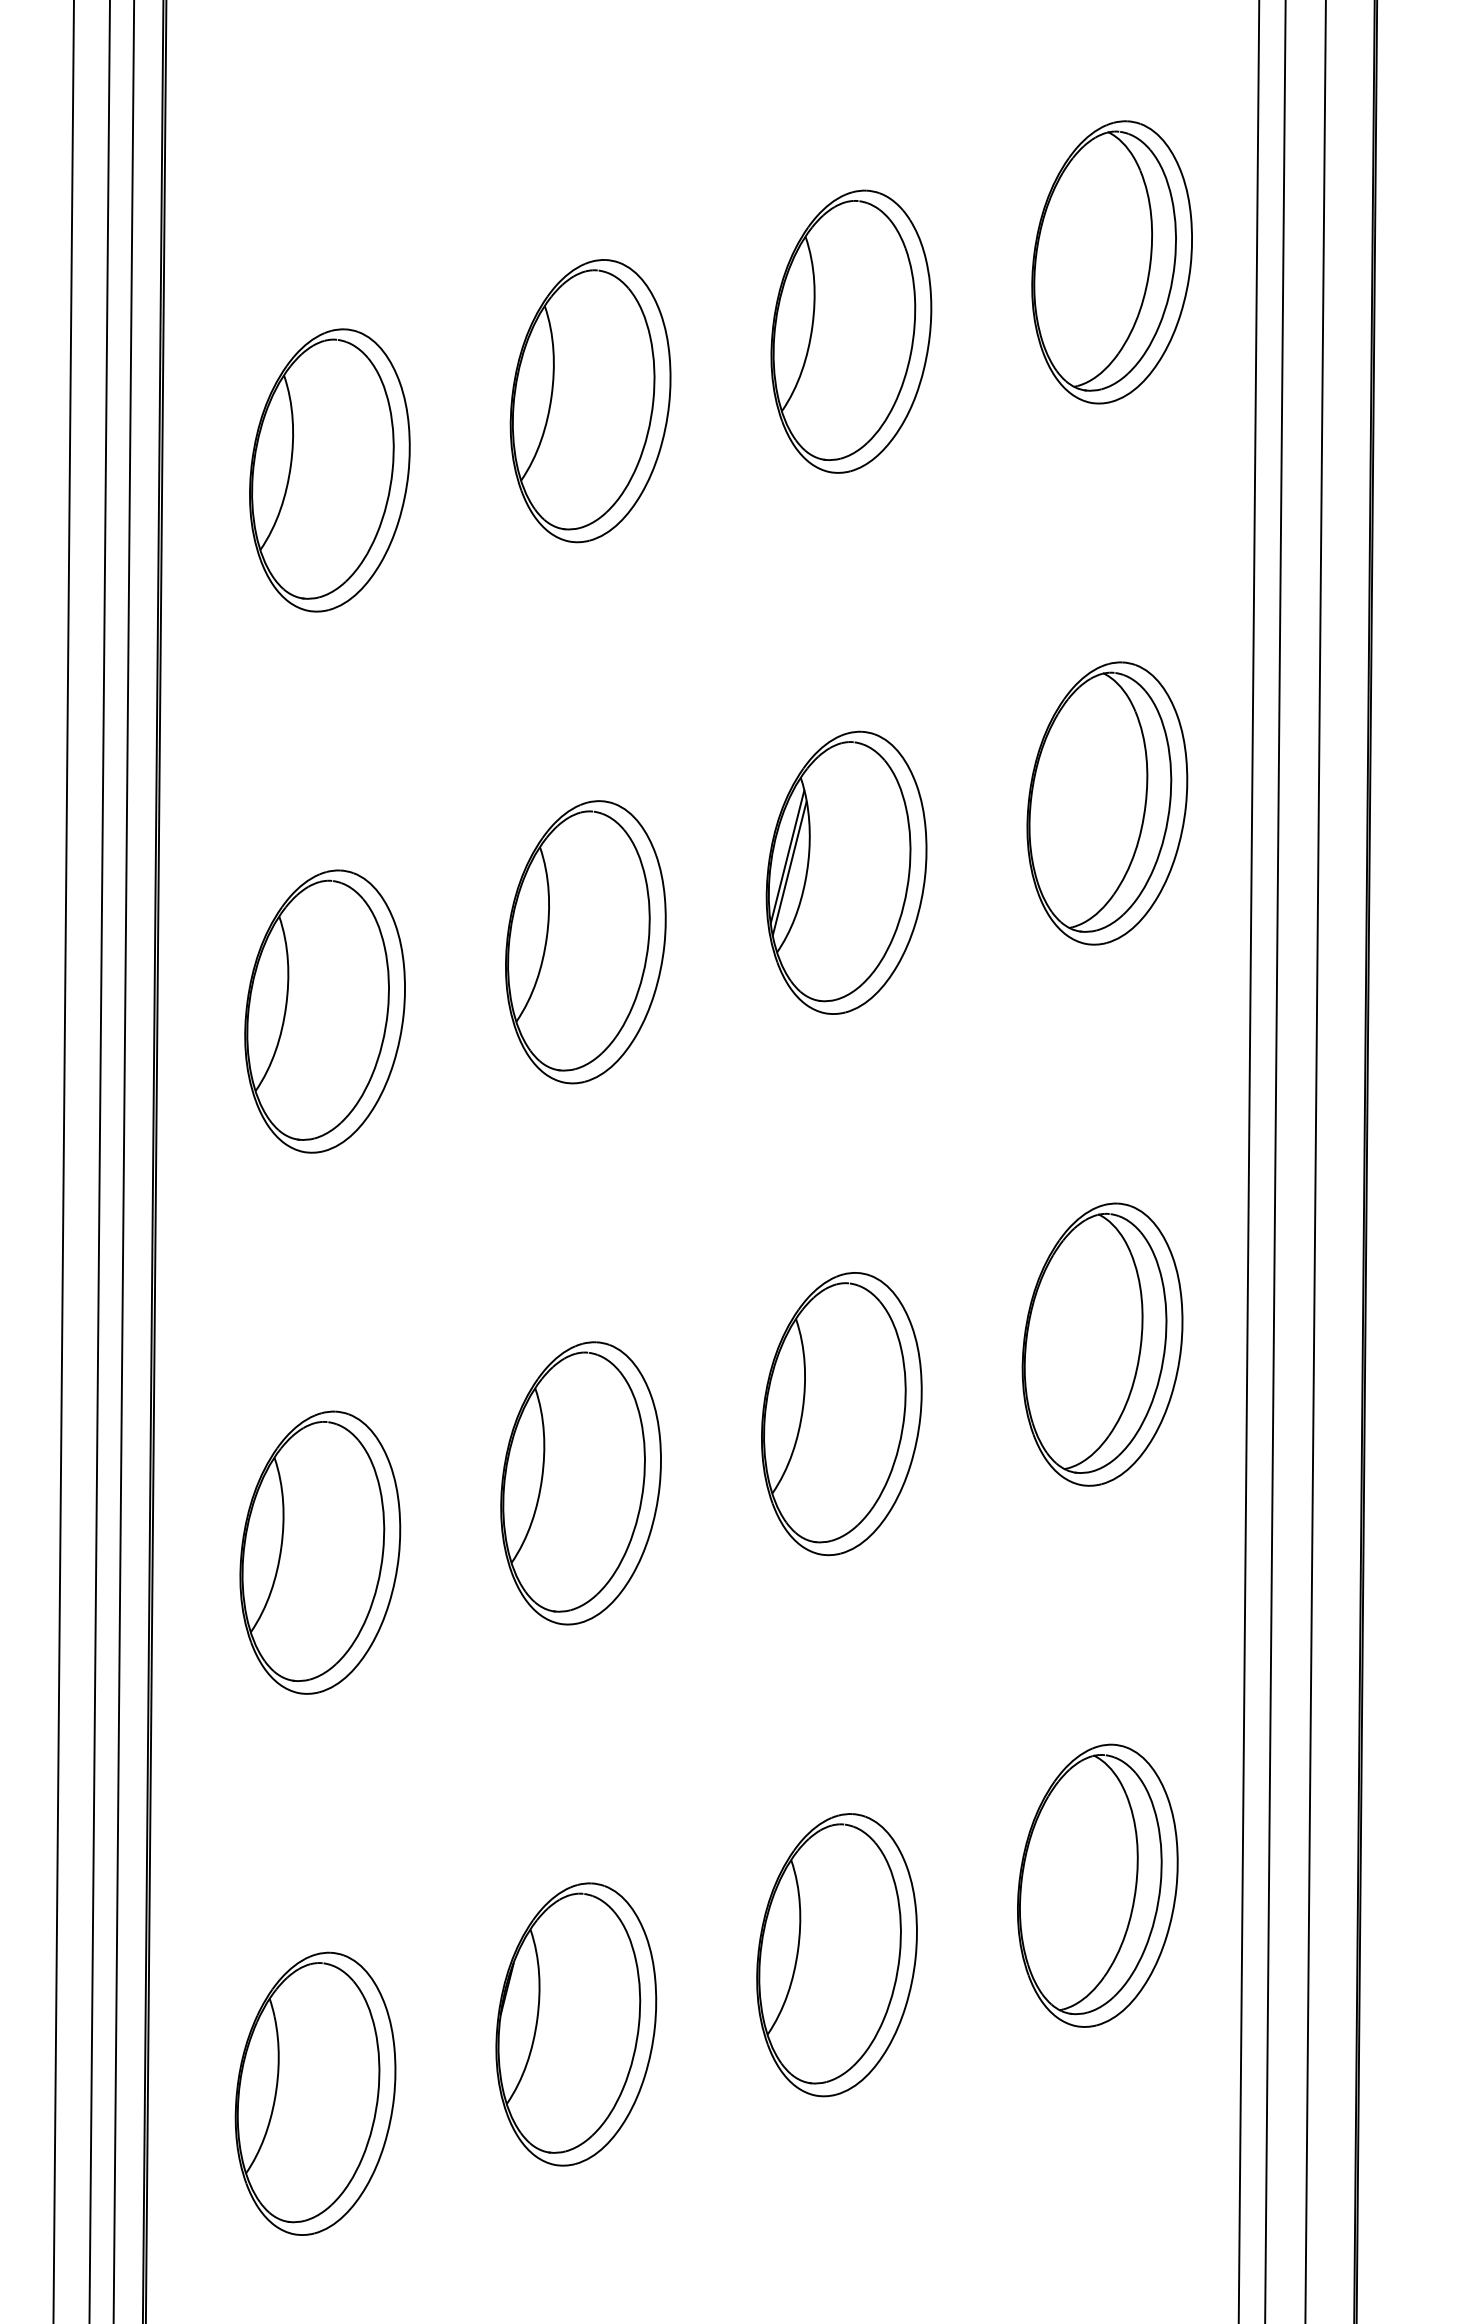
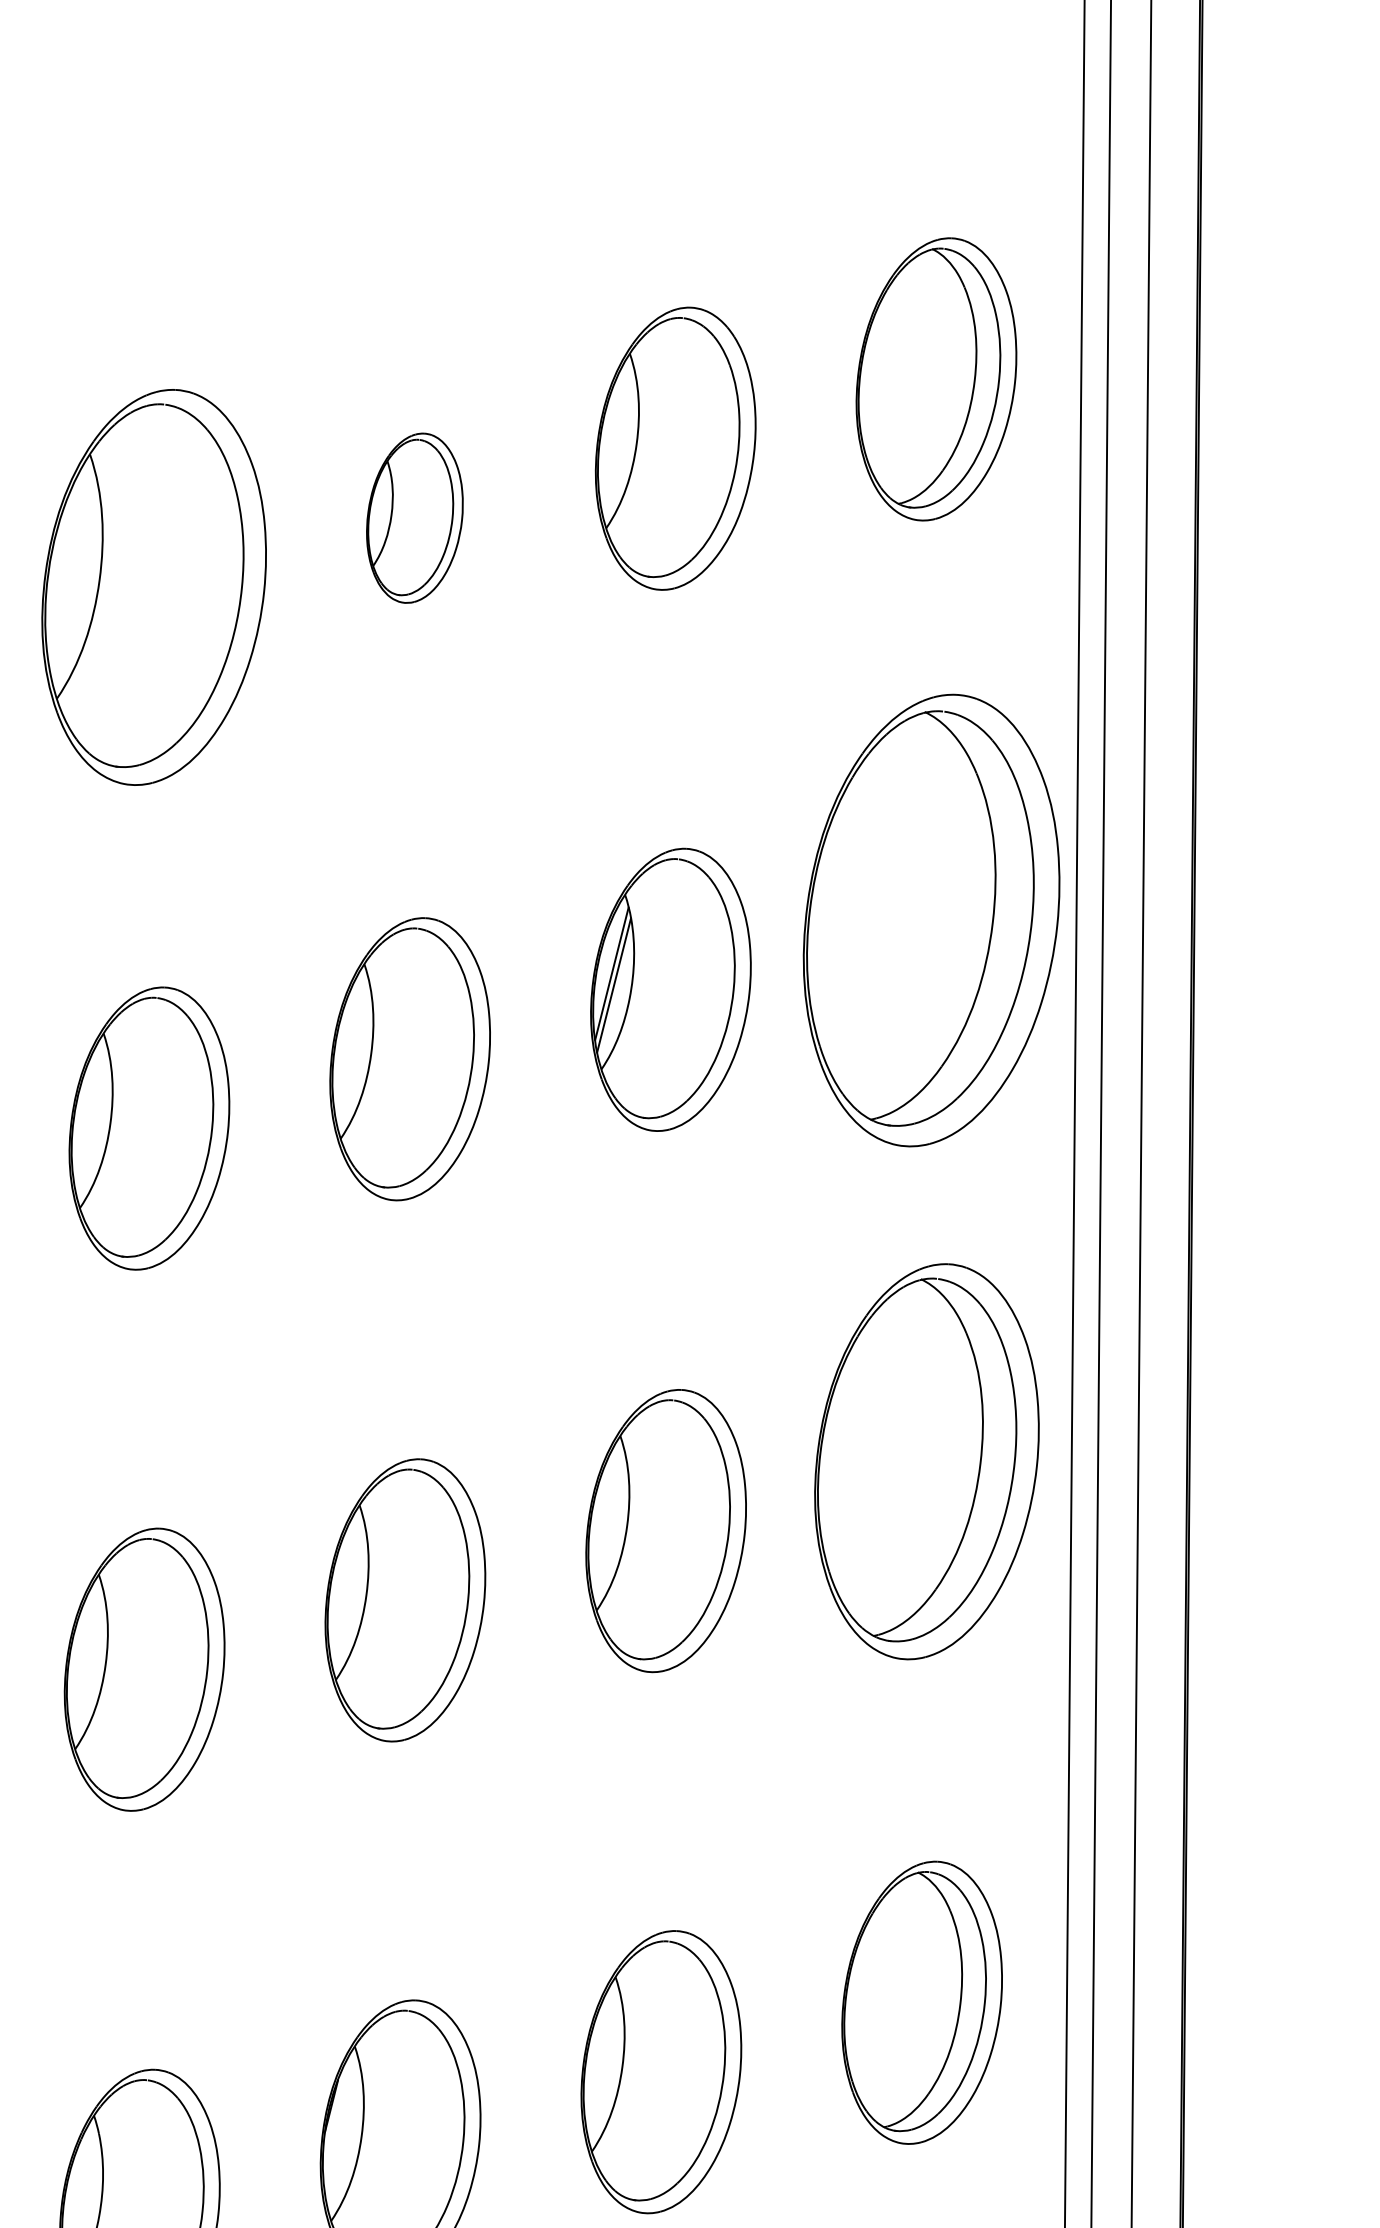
part: (590, 401) -> (414, 518), size x0.6
part: (329, 470) -> (153, 587), size x1.4
part: (1107, 803) -> (931, 920), size x1.6
part: (1102, 1344) -> (926, 1461), size x1.4

